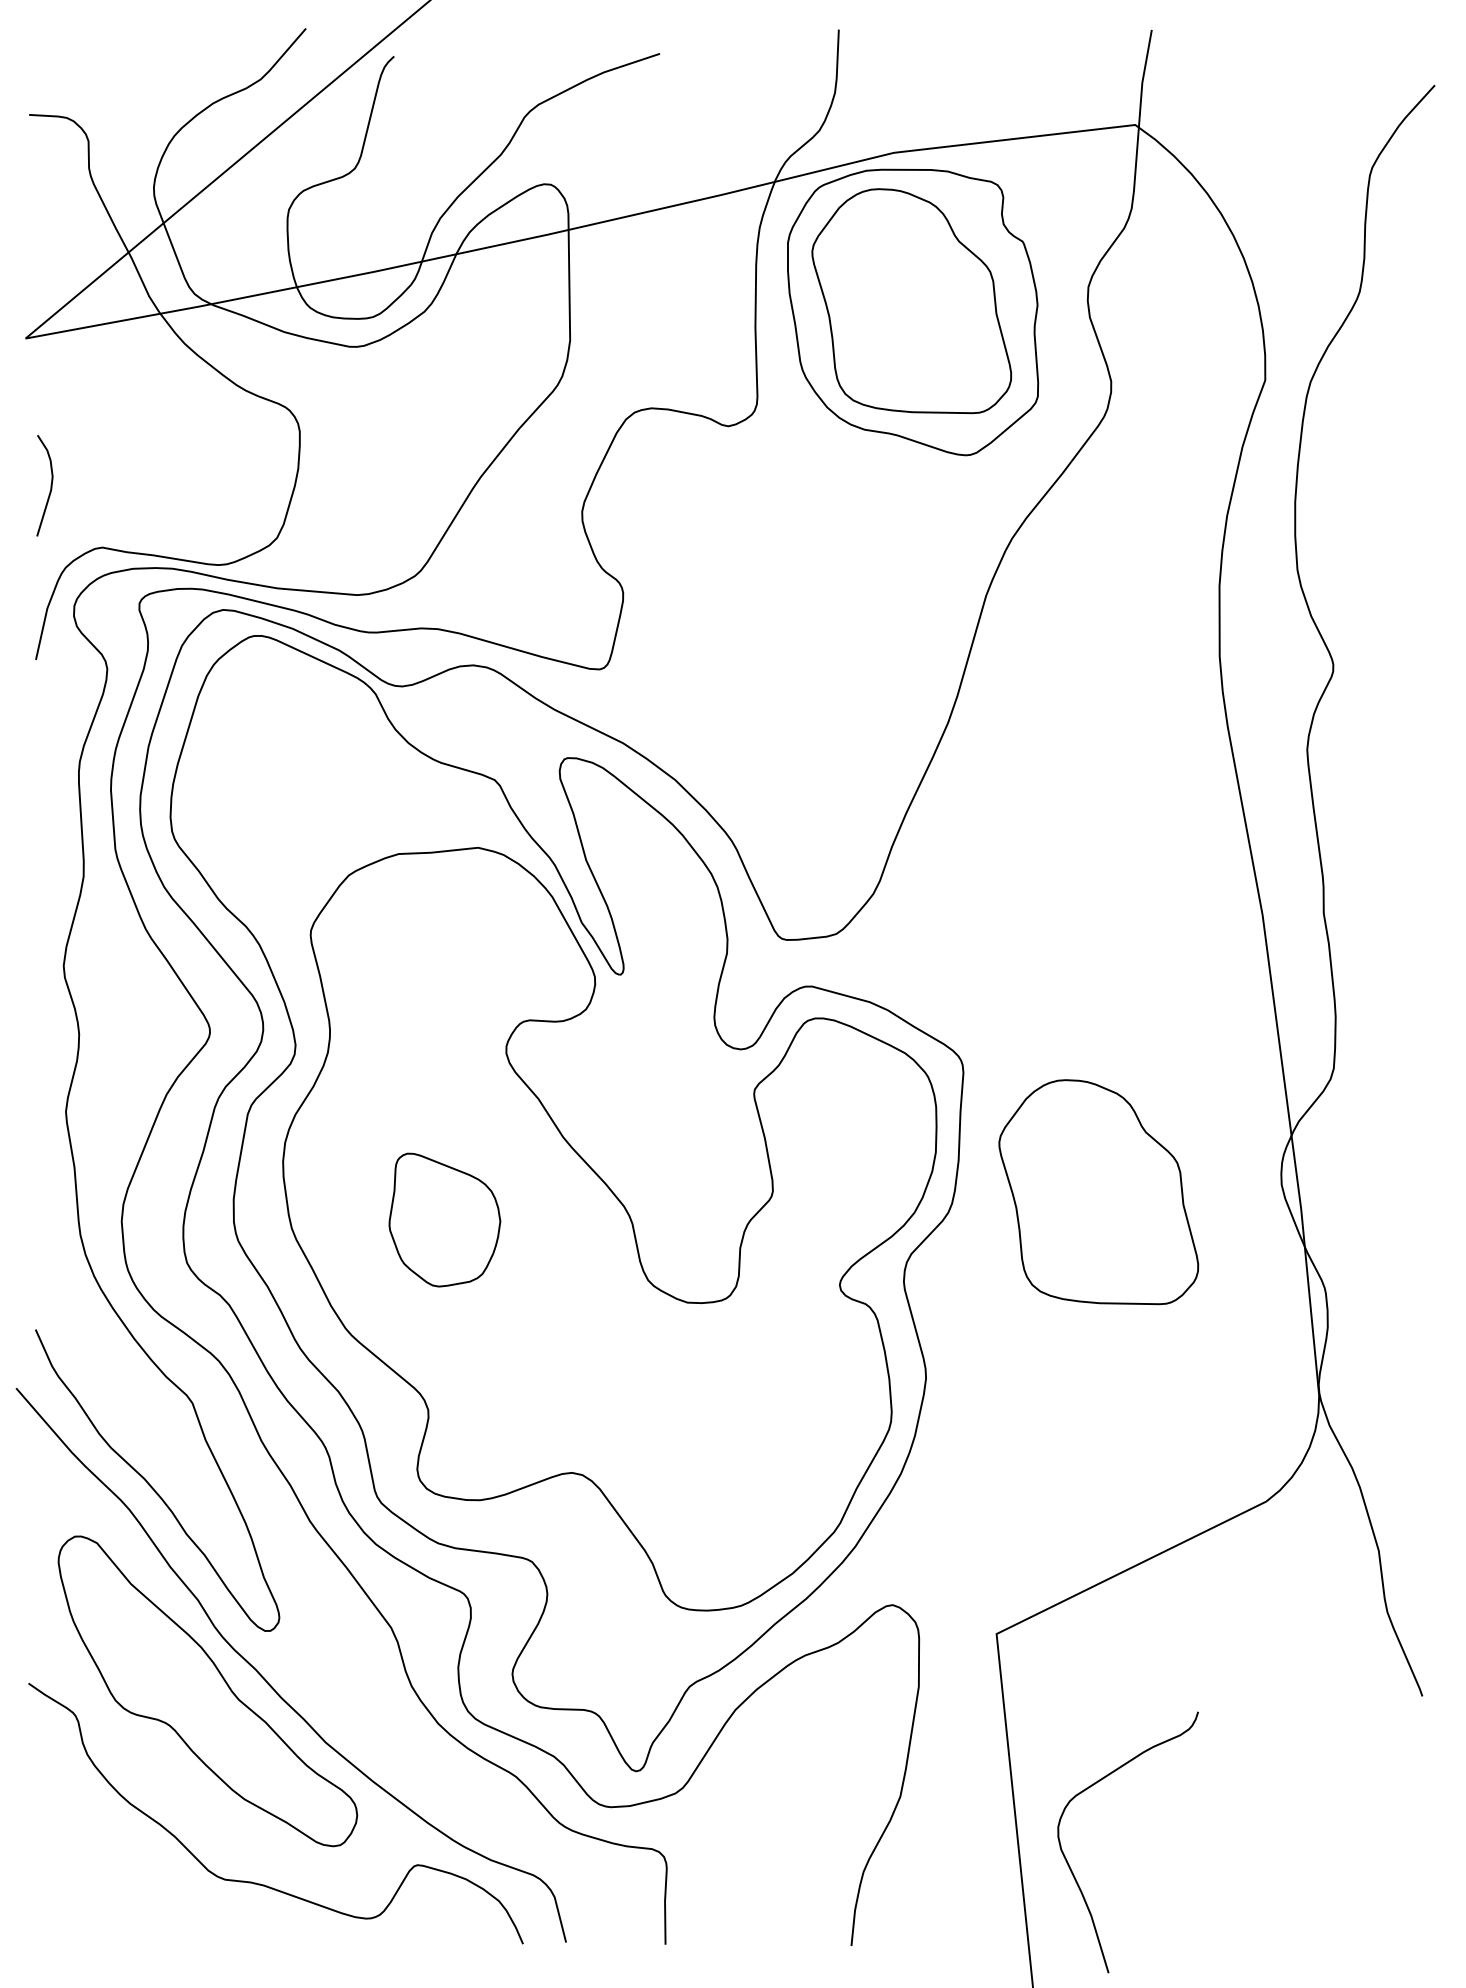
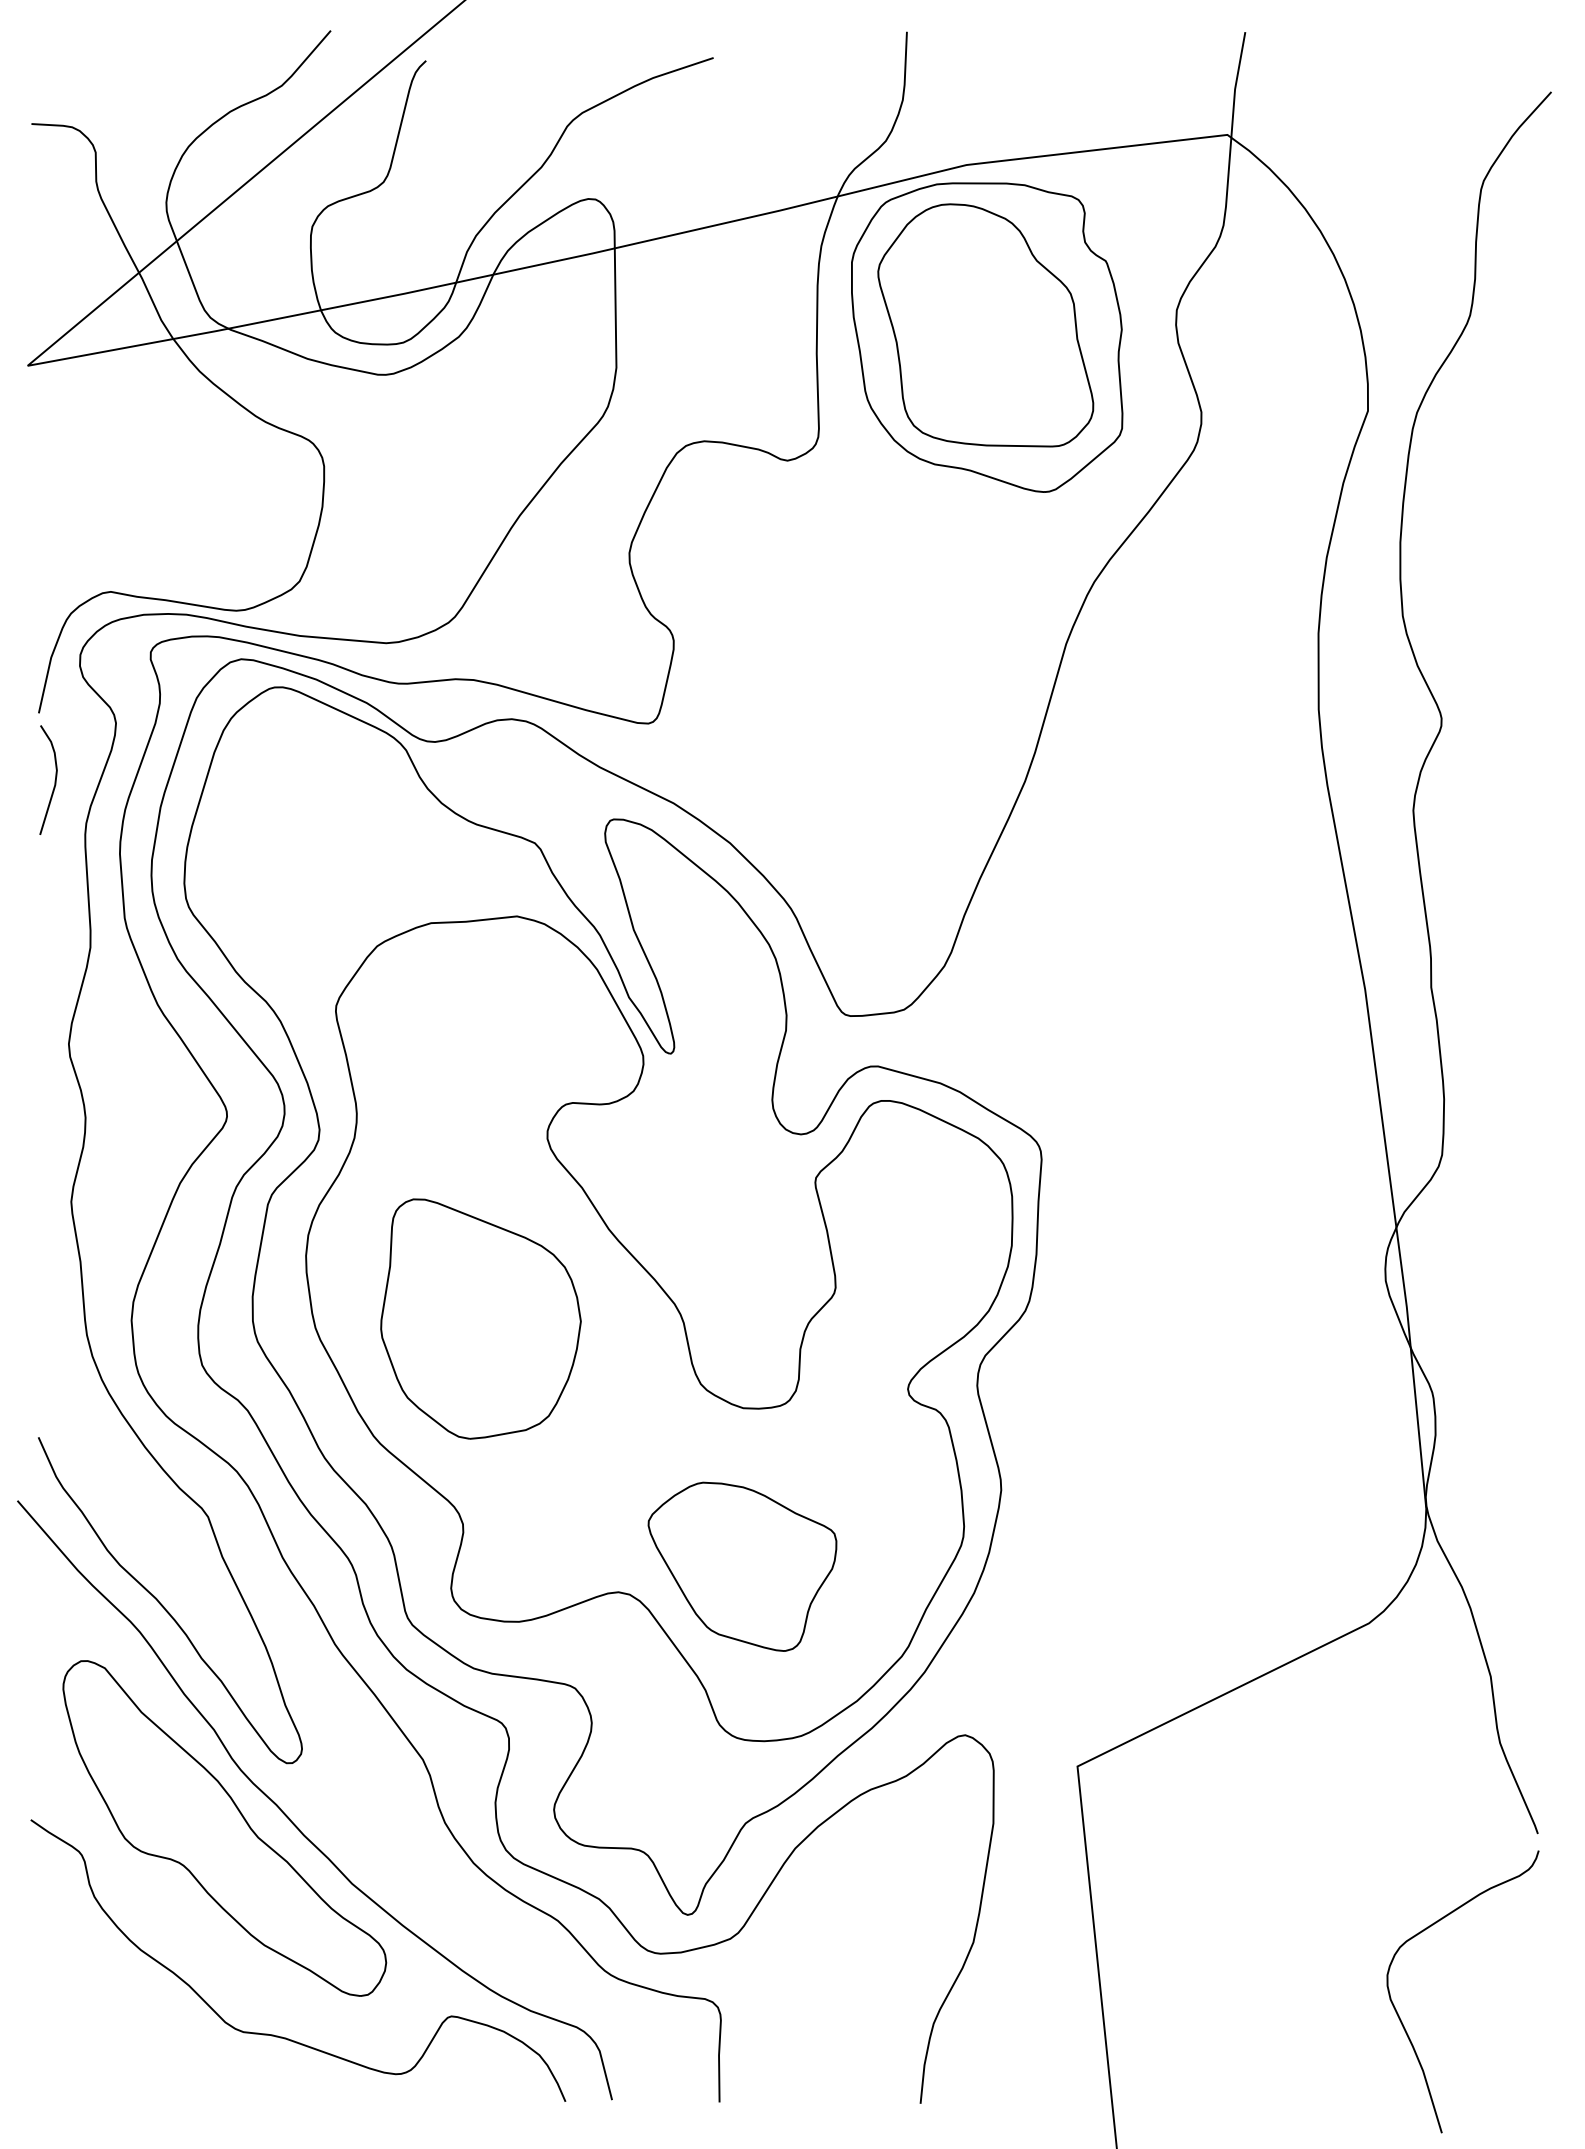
curve: (50, 485) -> (54, 779), moved
part: (1098, 1192) -> (1187, 1289), removed
part: (444, 1219) -> (480, 1318), size x1.67
part: (686, 1449) -> (742, 1566), added
curve: (1072, 1870) -> (1402, 2022), moved

